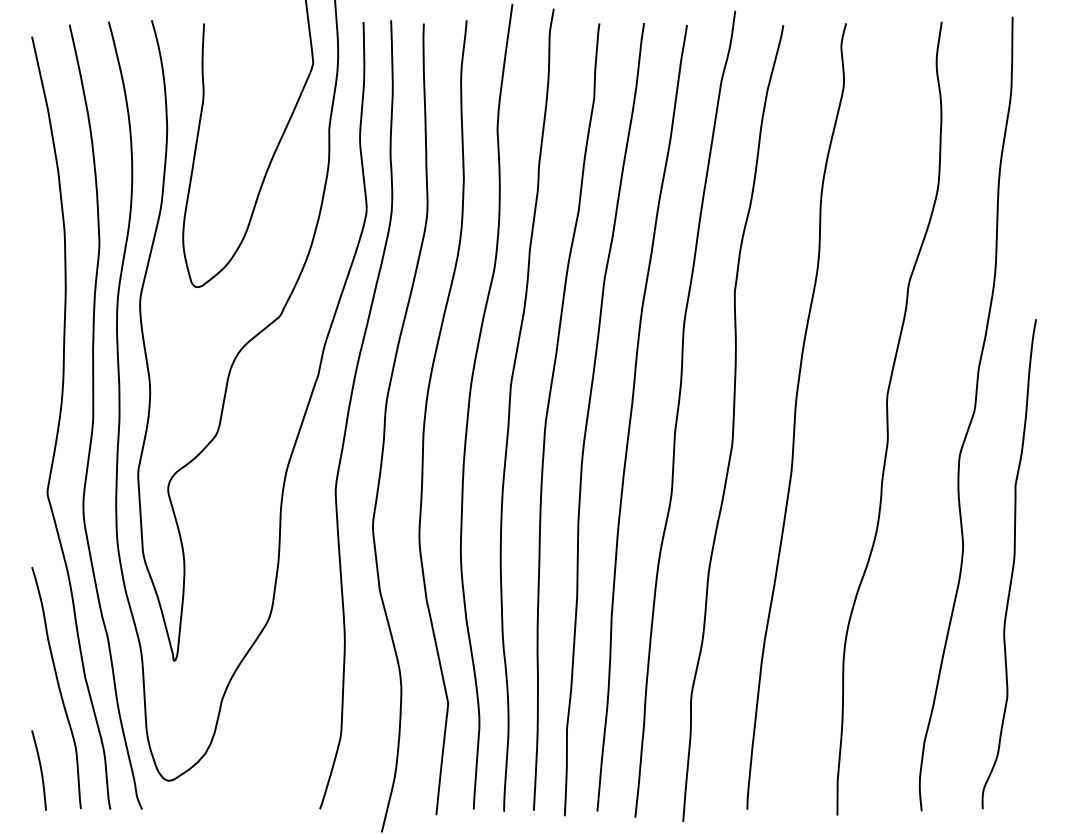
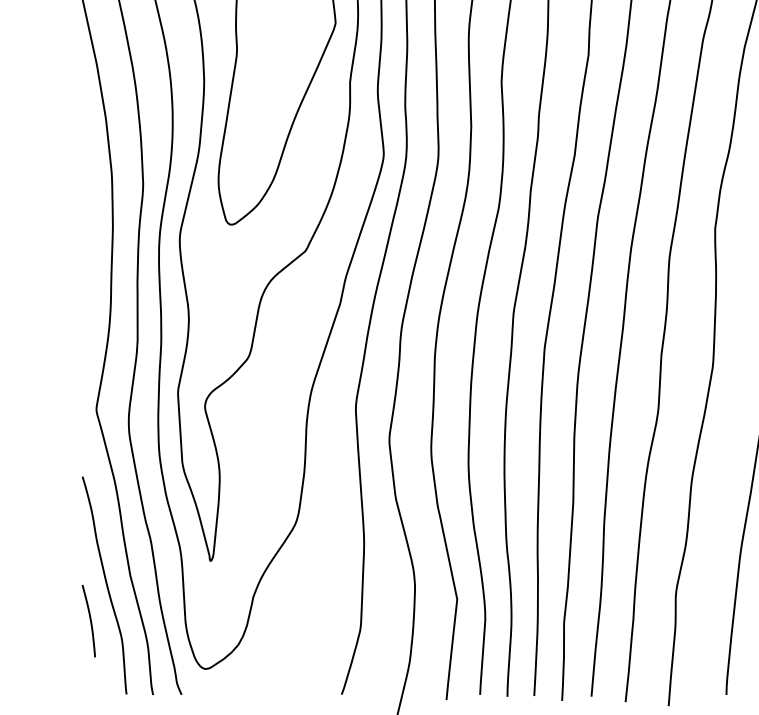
curve: (40, 770) -> (90, 621), moved

